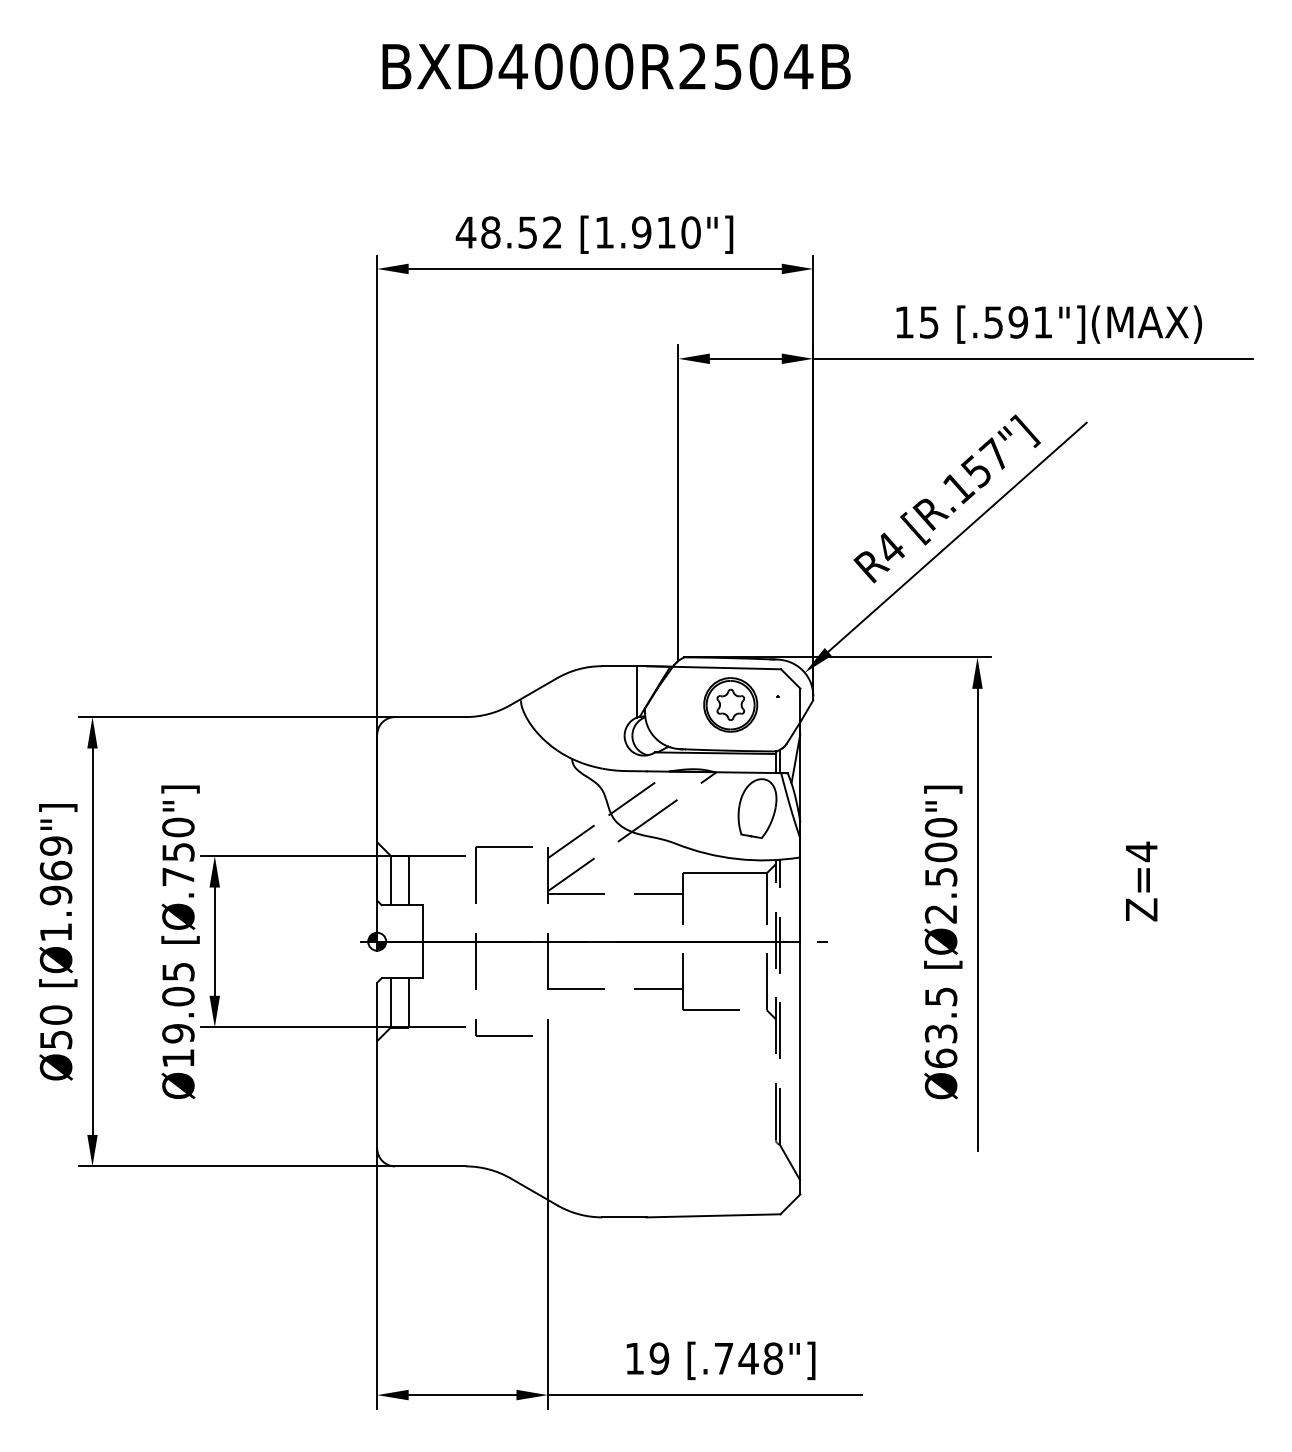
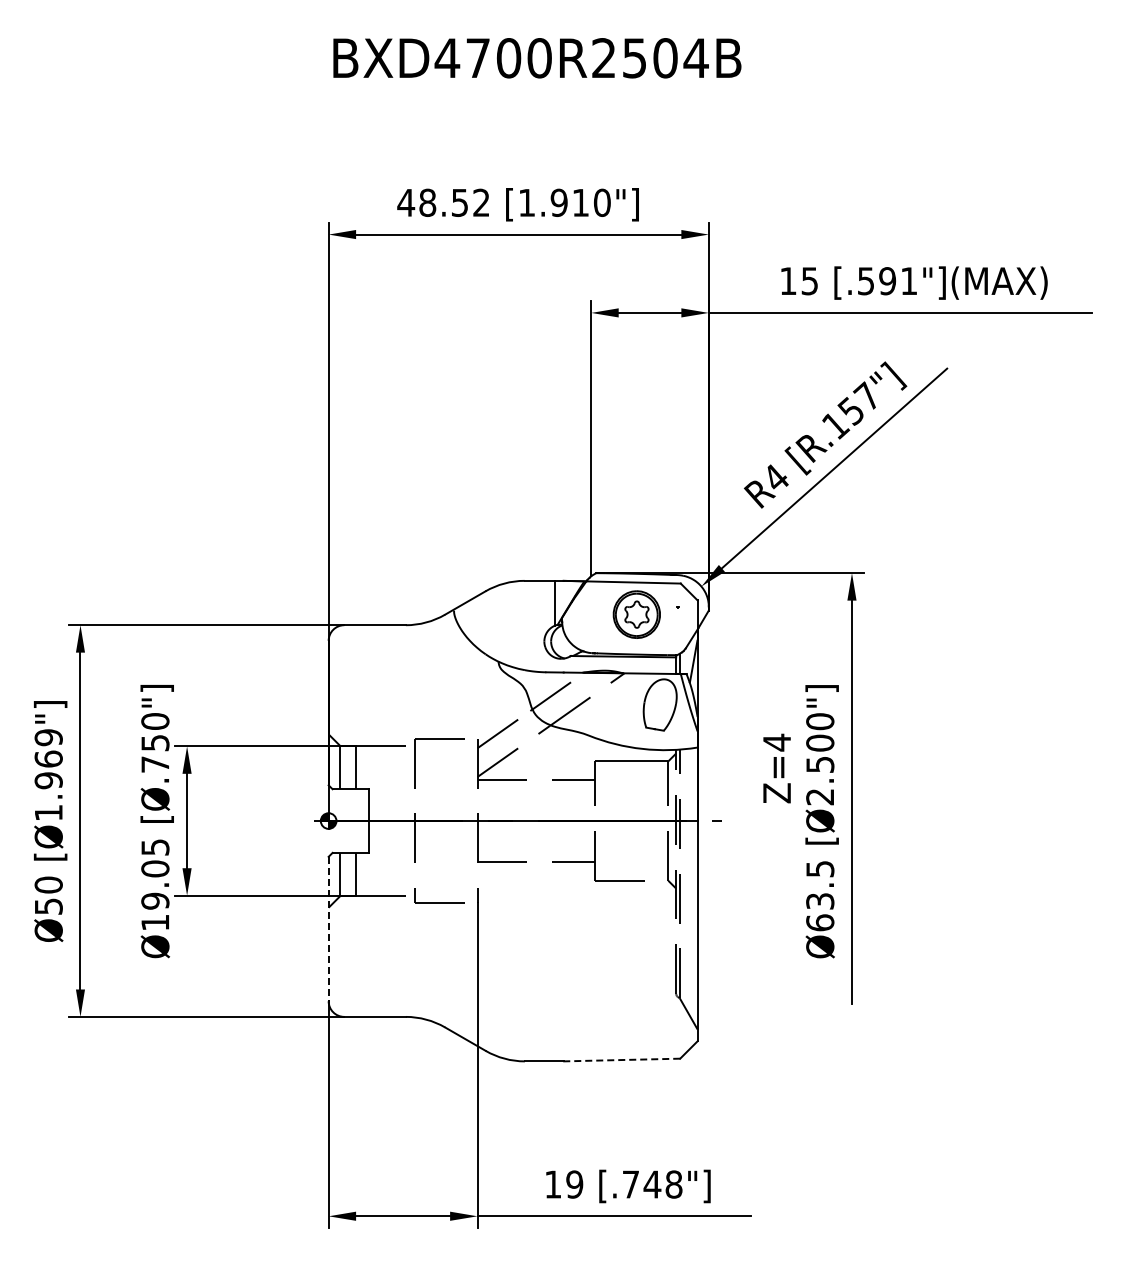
text: (549, 66) -> (478, 58), BXD4000R2504B -> BXD4700R2504B
text: (1140, 881) -> (776, 768), moved
line: (377, 1066) -> (328, 929), solid -> dashed
line: (713, 1216) -> (621, 1060), solid -> dashed

